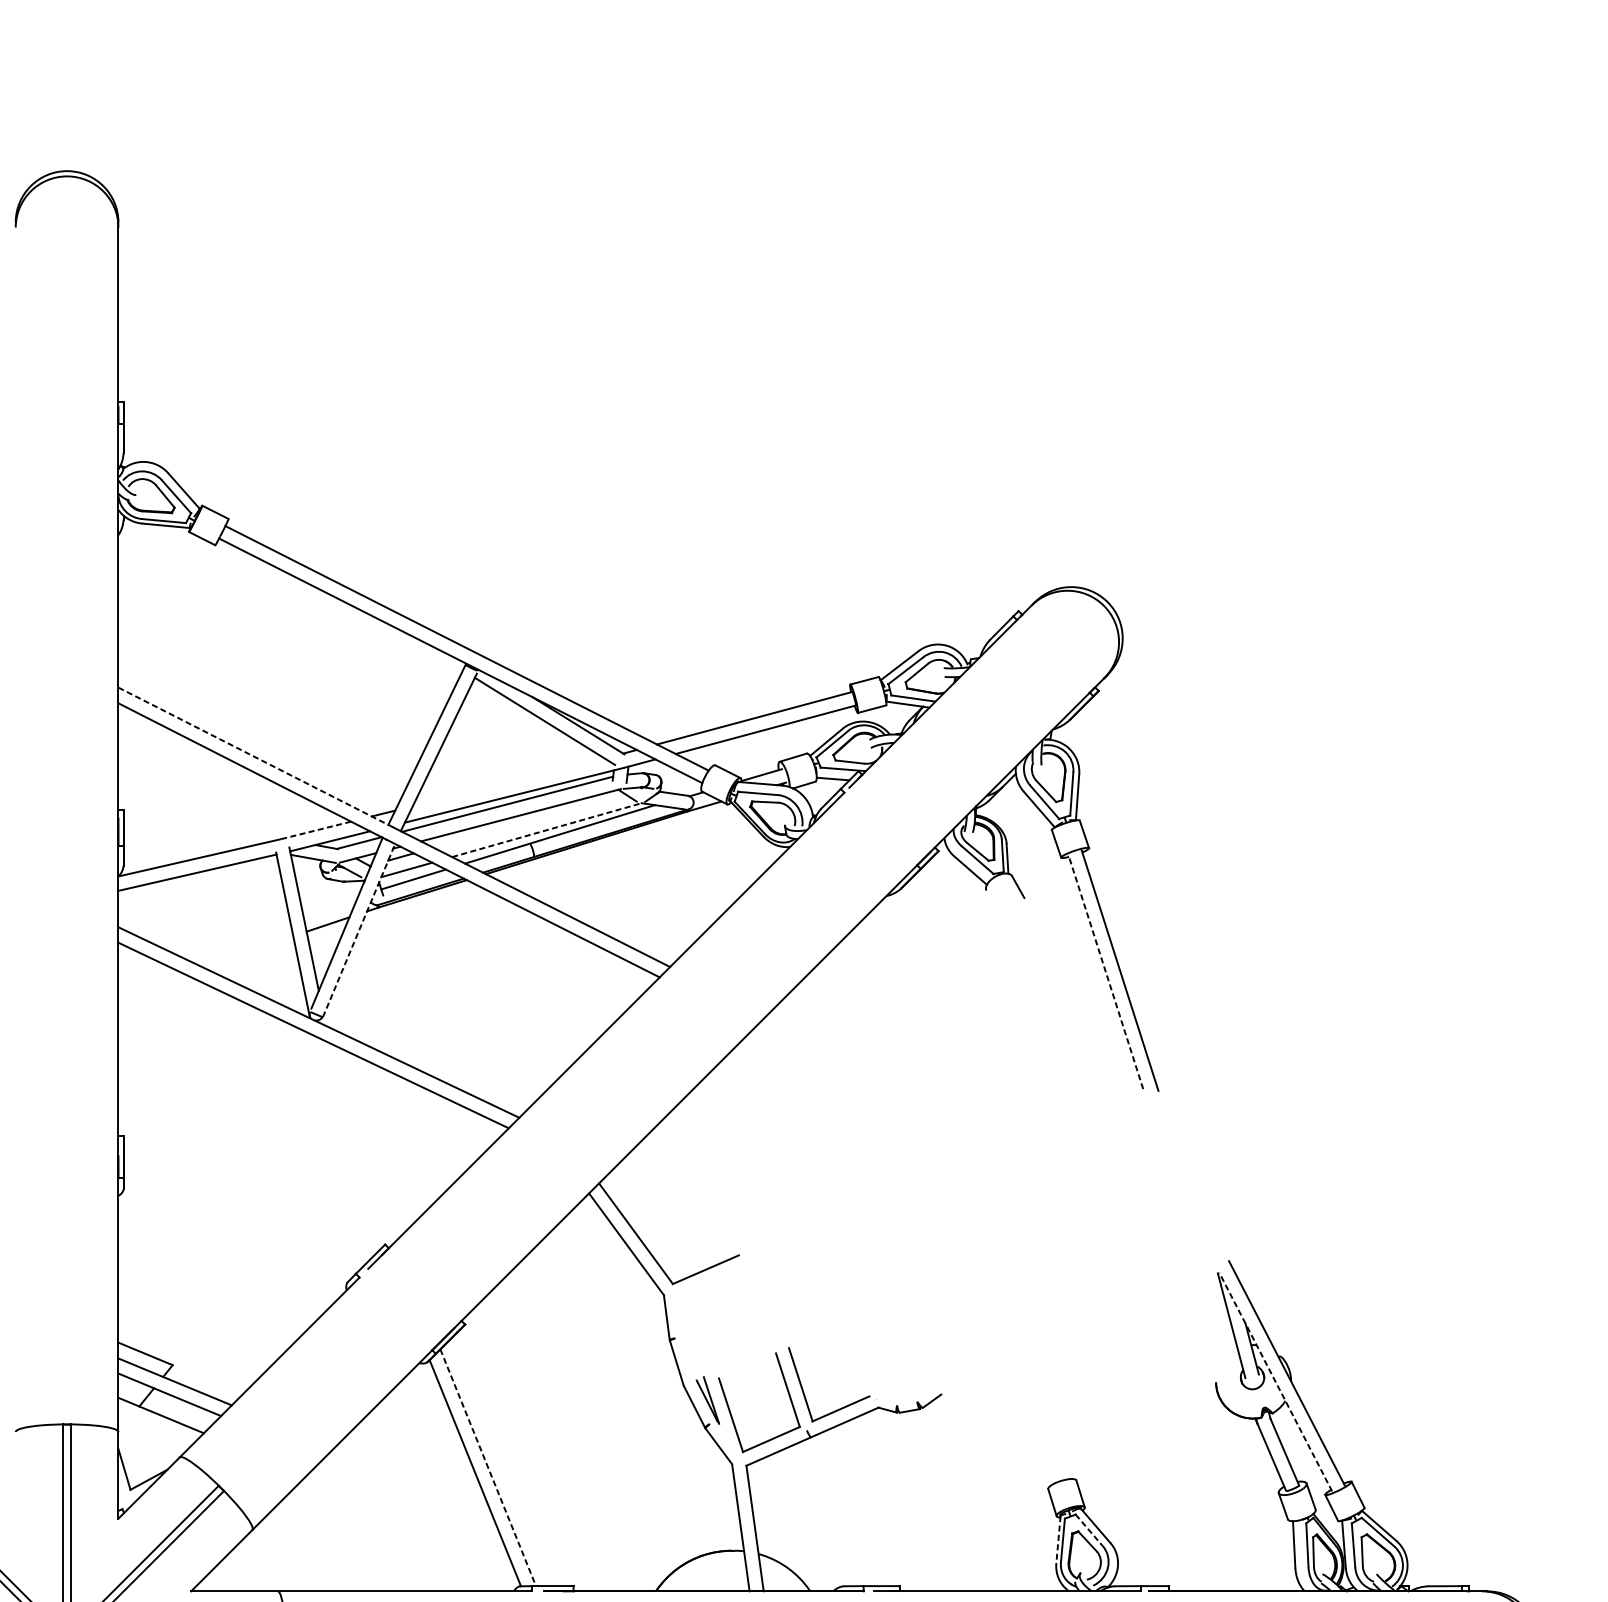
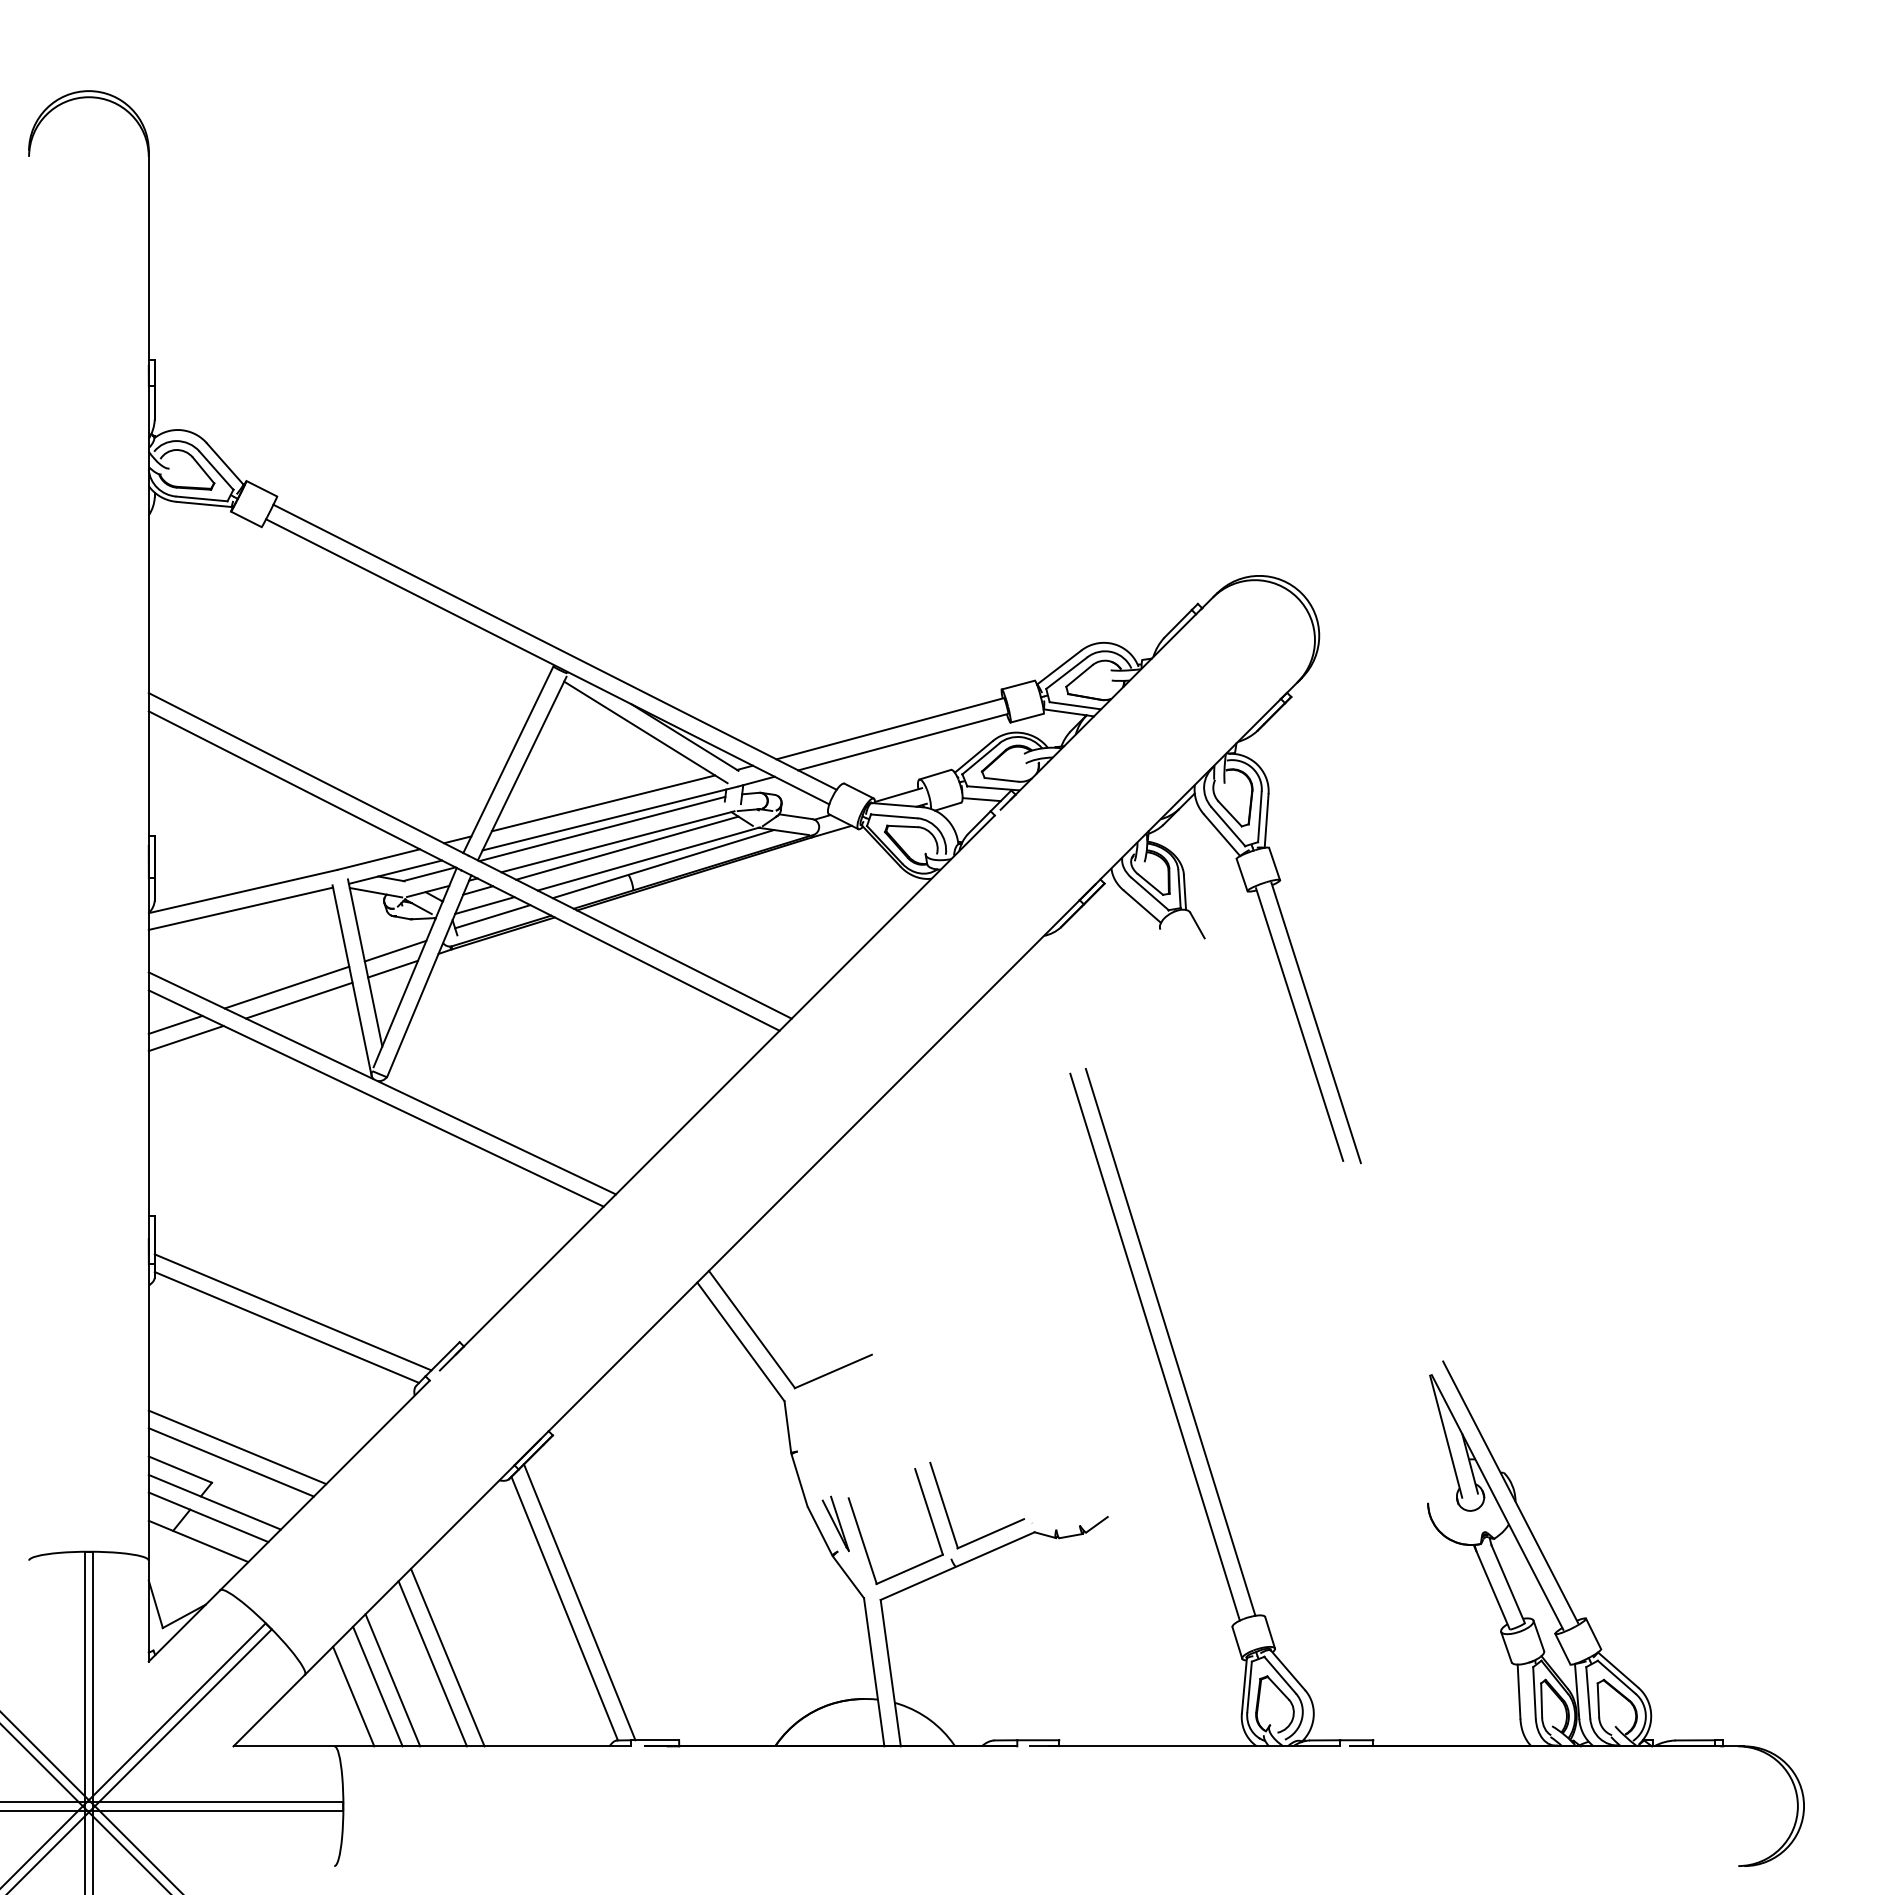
line: (255, 757) -> (308, 774), dashed -> solid
line: (508, 782) -> (603, 803), added
line: (529, 820) -> (627, 847), added
line: (548, 829) -> (649, 858), dashed -> solid
line: (315, 830) -> (378, 859), dashed -> solid
line: (330, 908) -> (395, 950), added
line: (359, 929) -> (429, 975), dashed -> solid
line: (236, 940) -> (286, 987), added
line: (246, 951) -> (298, 1000), added
line: (141, 971) -> (175, 1024), added
line: (1105, 971) -> (1299, 1024), dashed -> solid
line: (149, 984) -> (185, 1038), added
line: (241, 1219) -> (292, 1312), added
line: (236, 1231) -> (286, 1327), added
line: (995, 1243) -> (1170, 1341), added
line: (981, 1248) -> (1154, 1346), added
line: (194, 1334) -> (237, 1447), added
line: (188, 1347) -> (230, 1462), added
line: (1275, 1382) -> (1497, 1502), dashed -> solid
line: (488, 1467) -> (579, 1602), dashed -> solid
line: (374, 1515) -> (447, 1657), added
line: (361, 1520) -> (432, 1663), added
line: (1089, 1530) -> (1280, 1675), dashed -> solid
line: (327, 1534) -> (392, 1680), added
line: (314, 1539) -> (377, 1686), added
line: (1058, 1539) -> (1244, 1686), dashed -> solid
line: (294, 1548) -> (353, 1696), added

